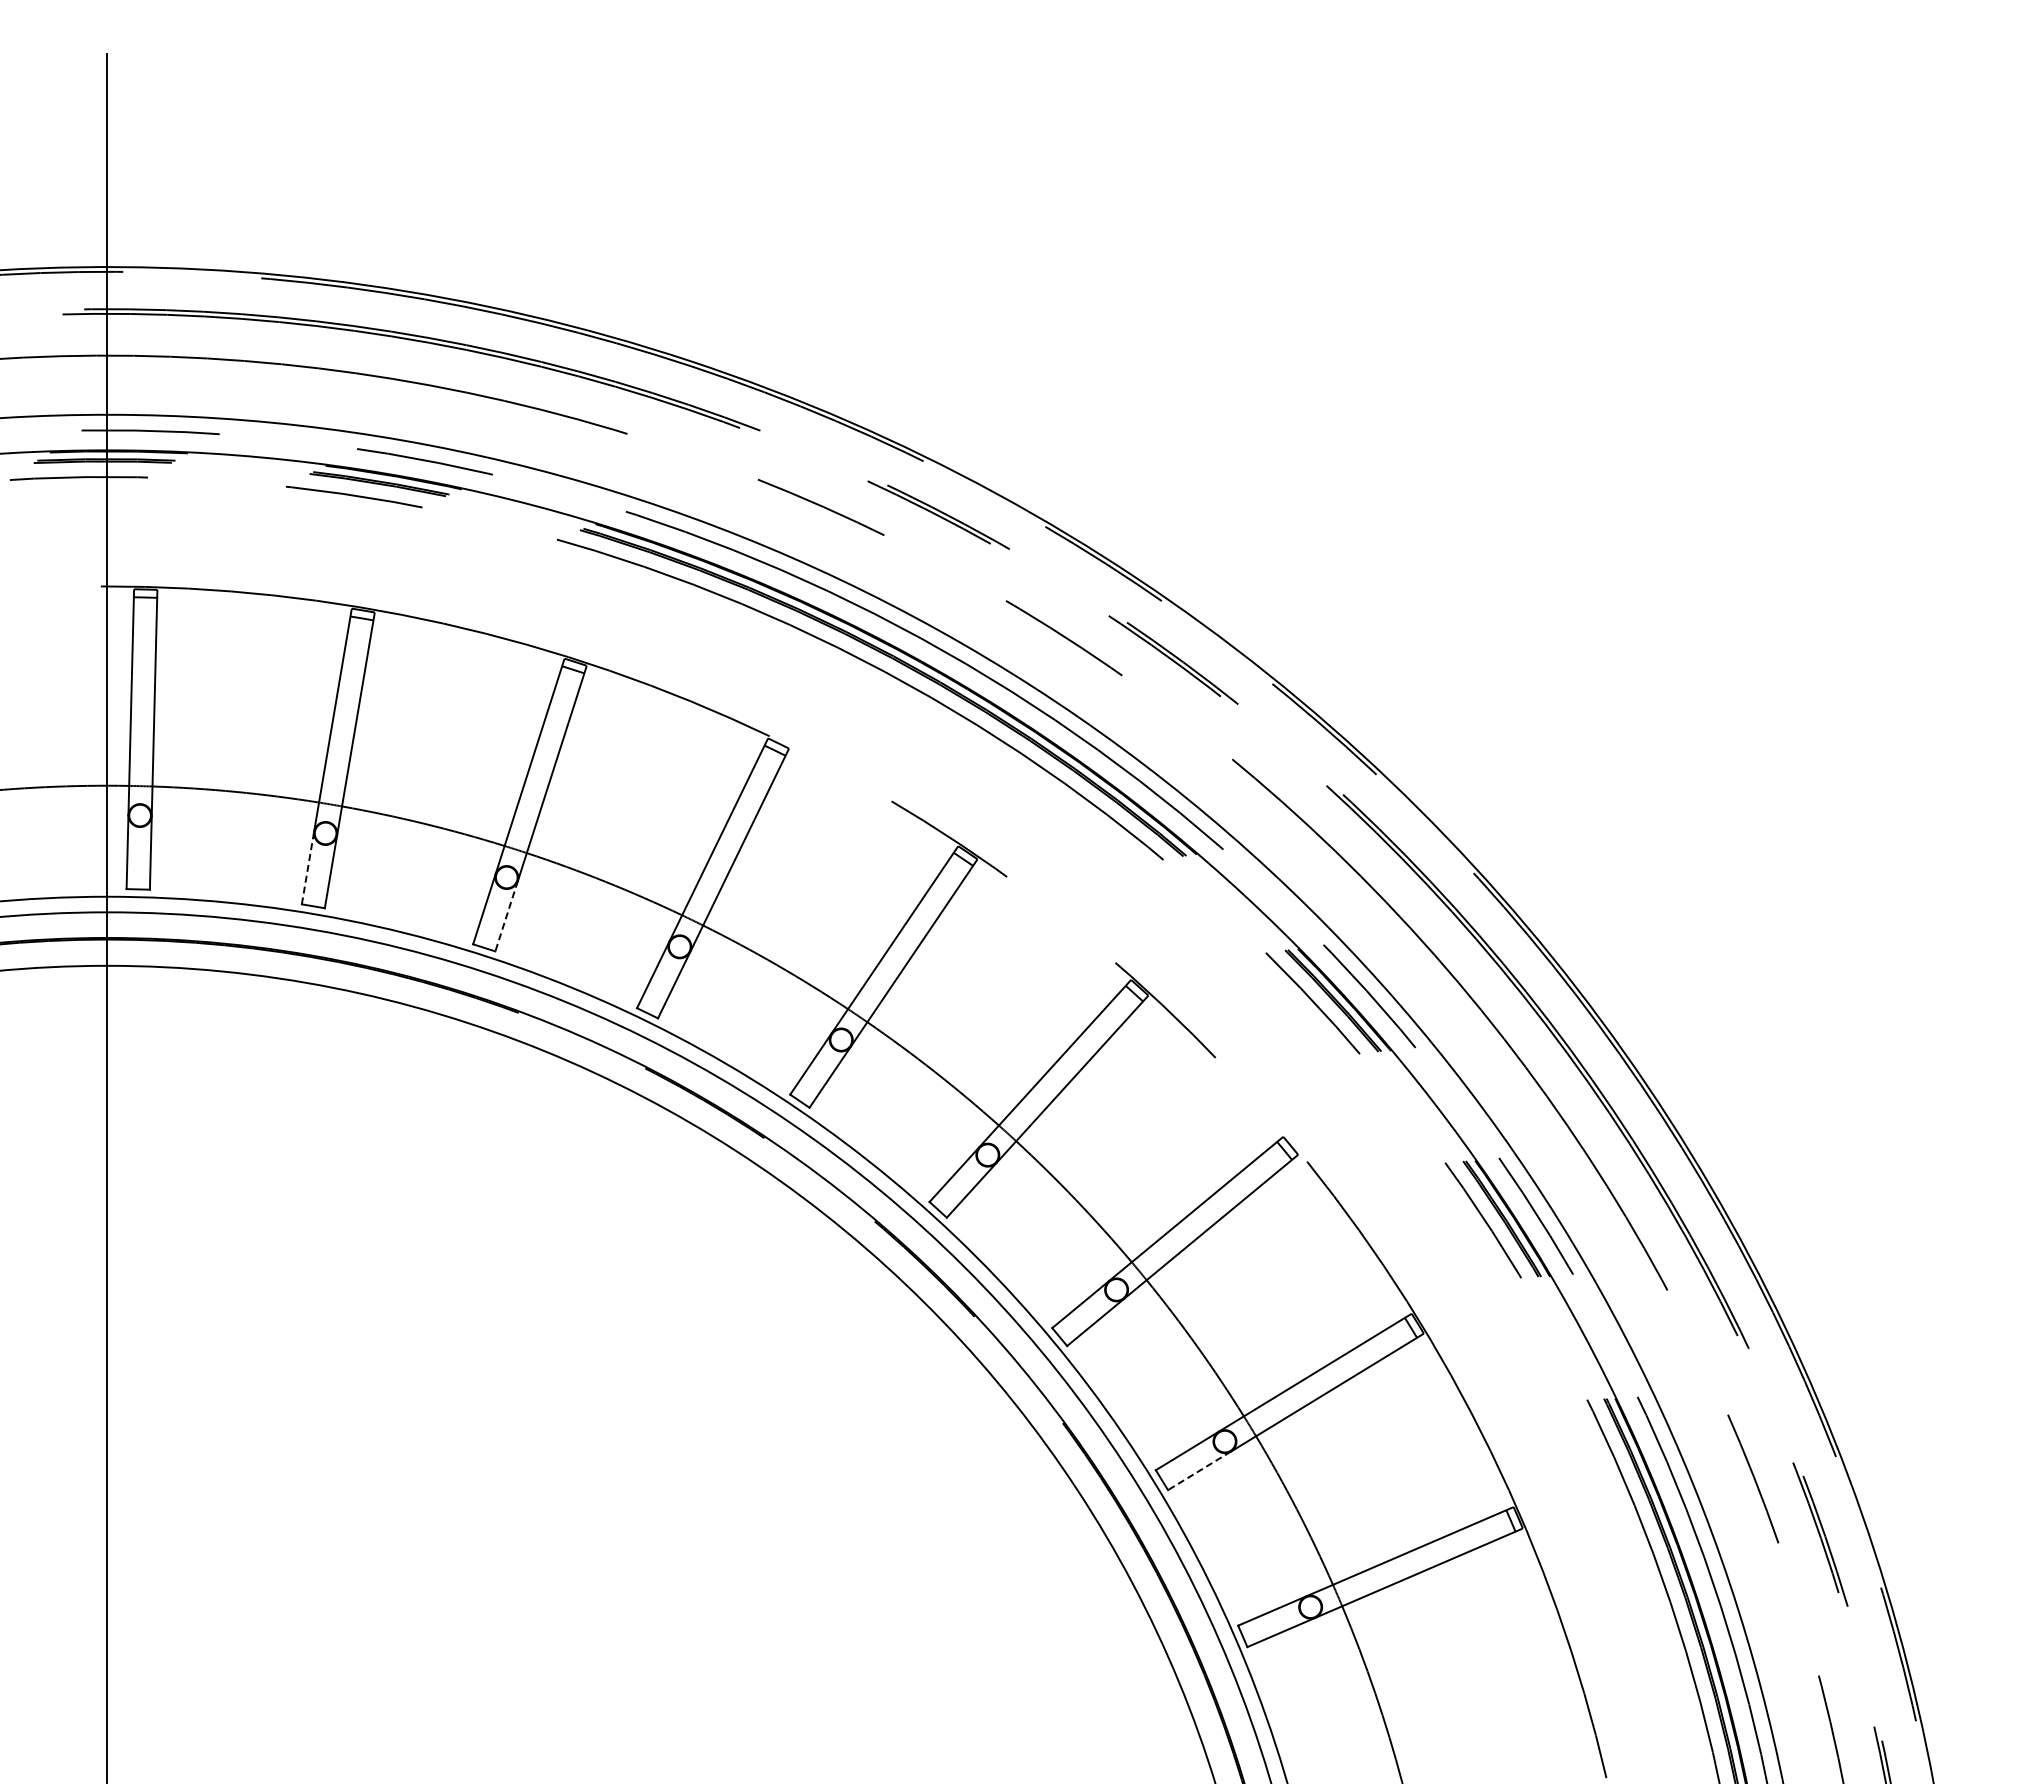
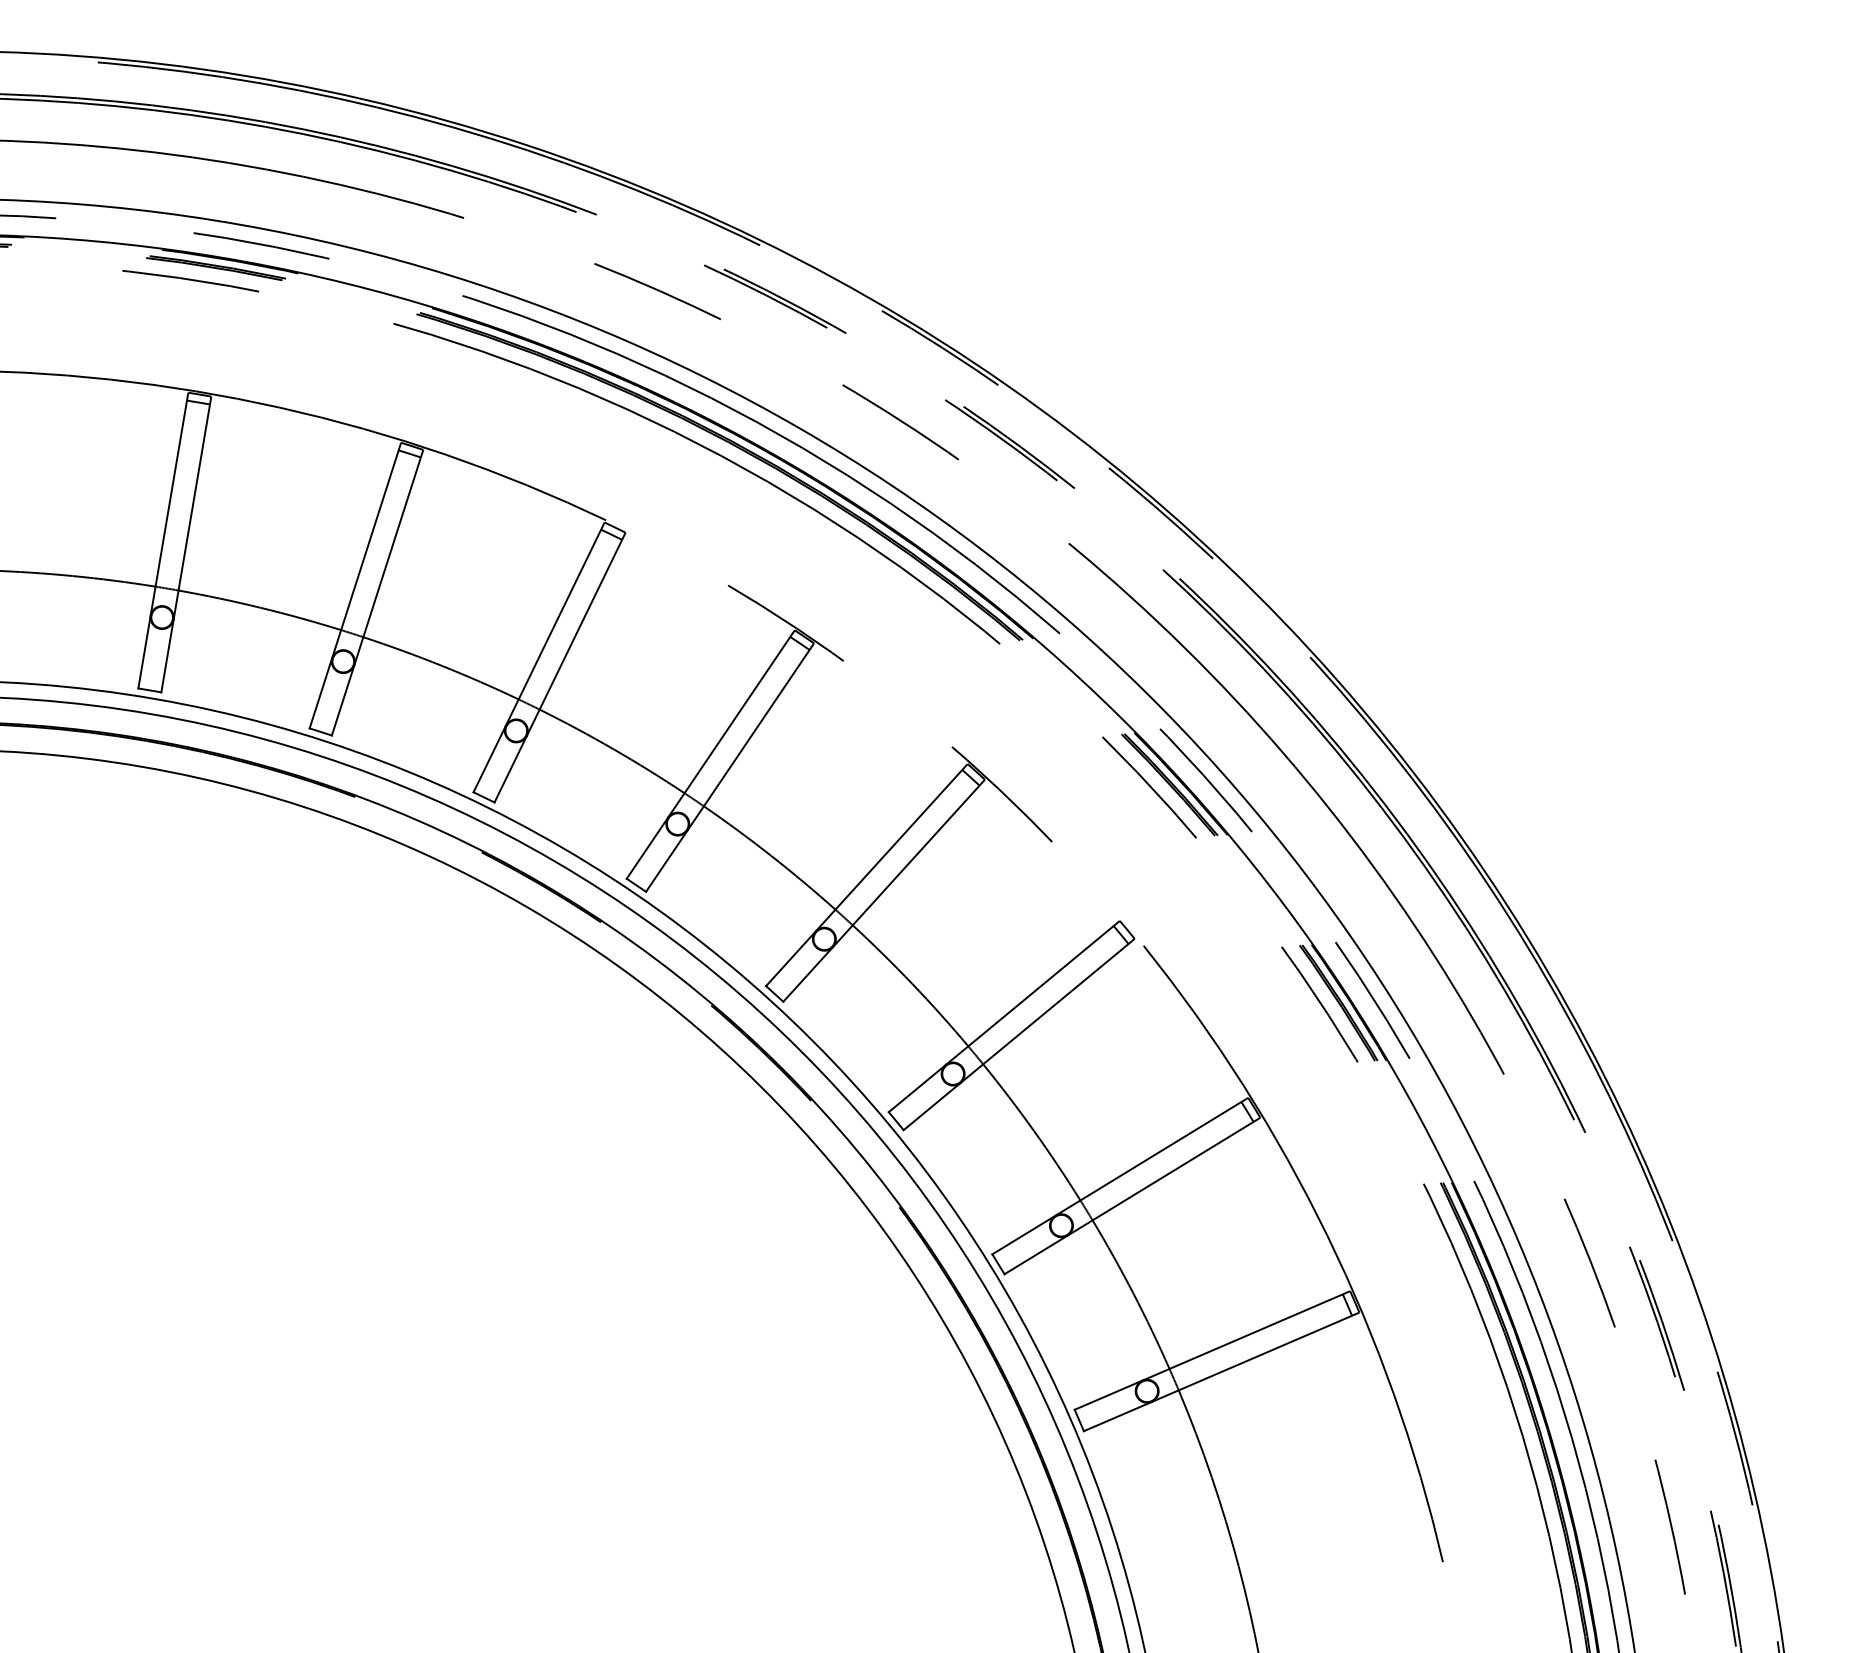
line: (308, 867) -> (145, 651), dashed -> solid
line: (506, 916) -> (343, 700), dashed -> solid
line: (1199, 1470) -> (1036, 1254), dashed -> solid

